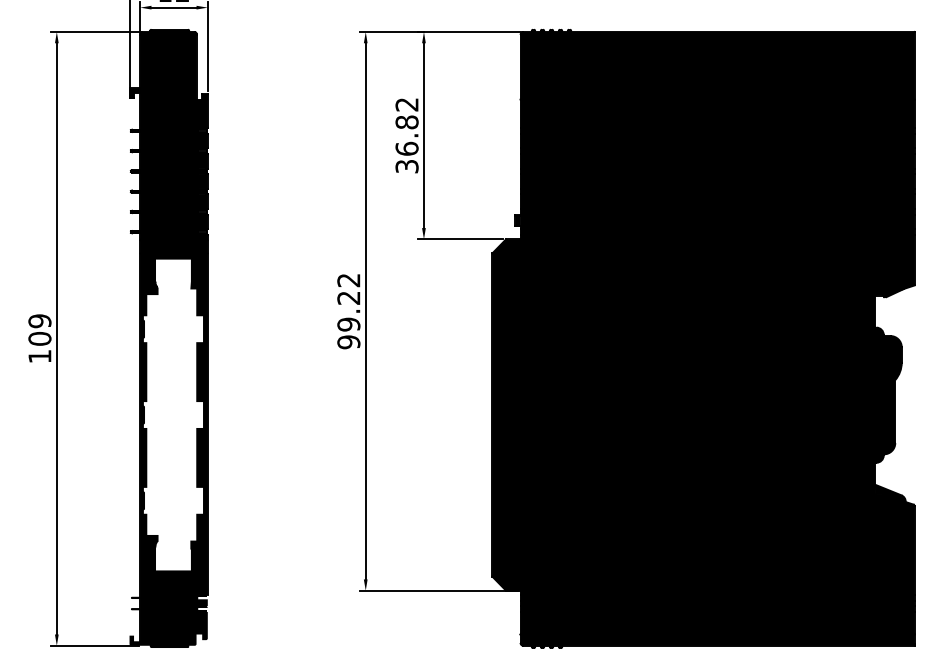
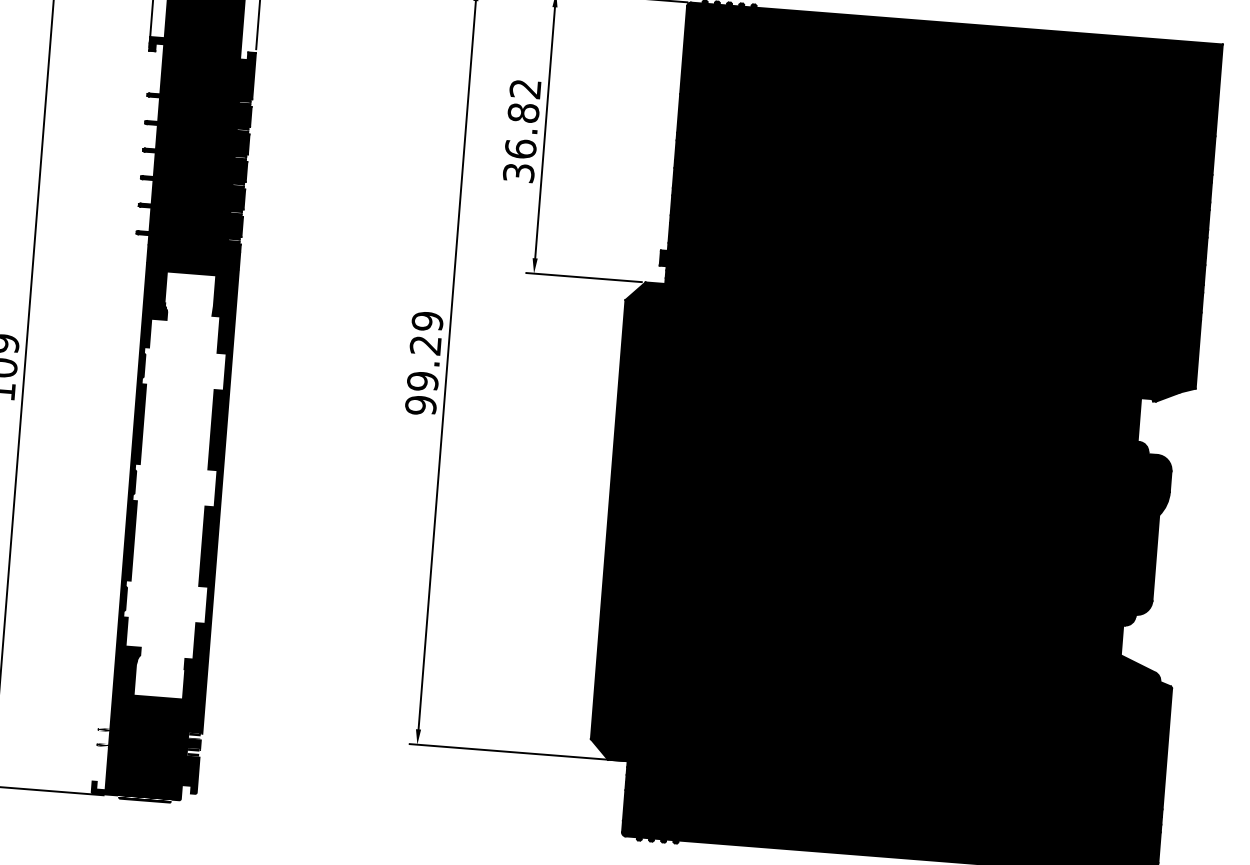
text: (348, 280) -> (427, 321), 99.22 -> 99.29

